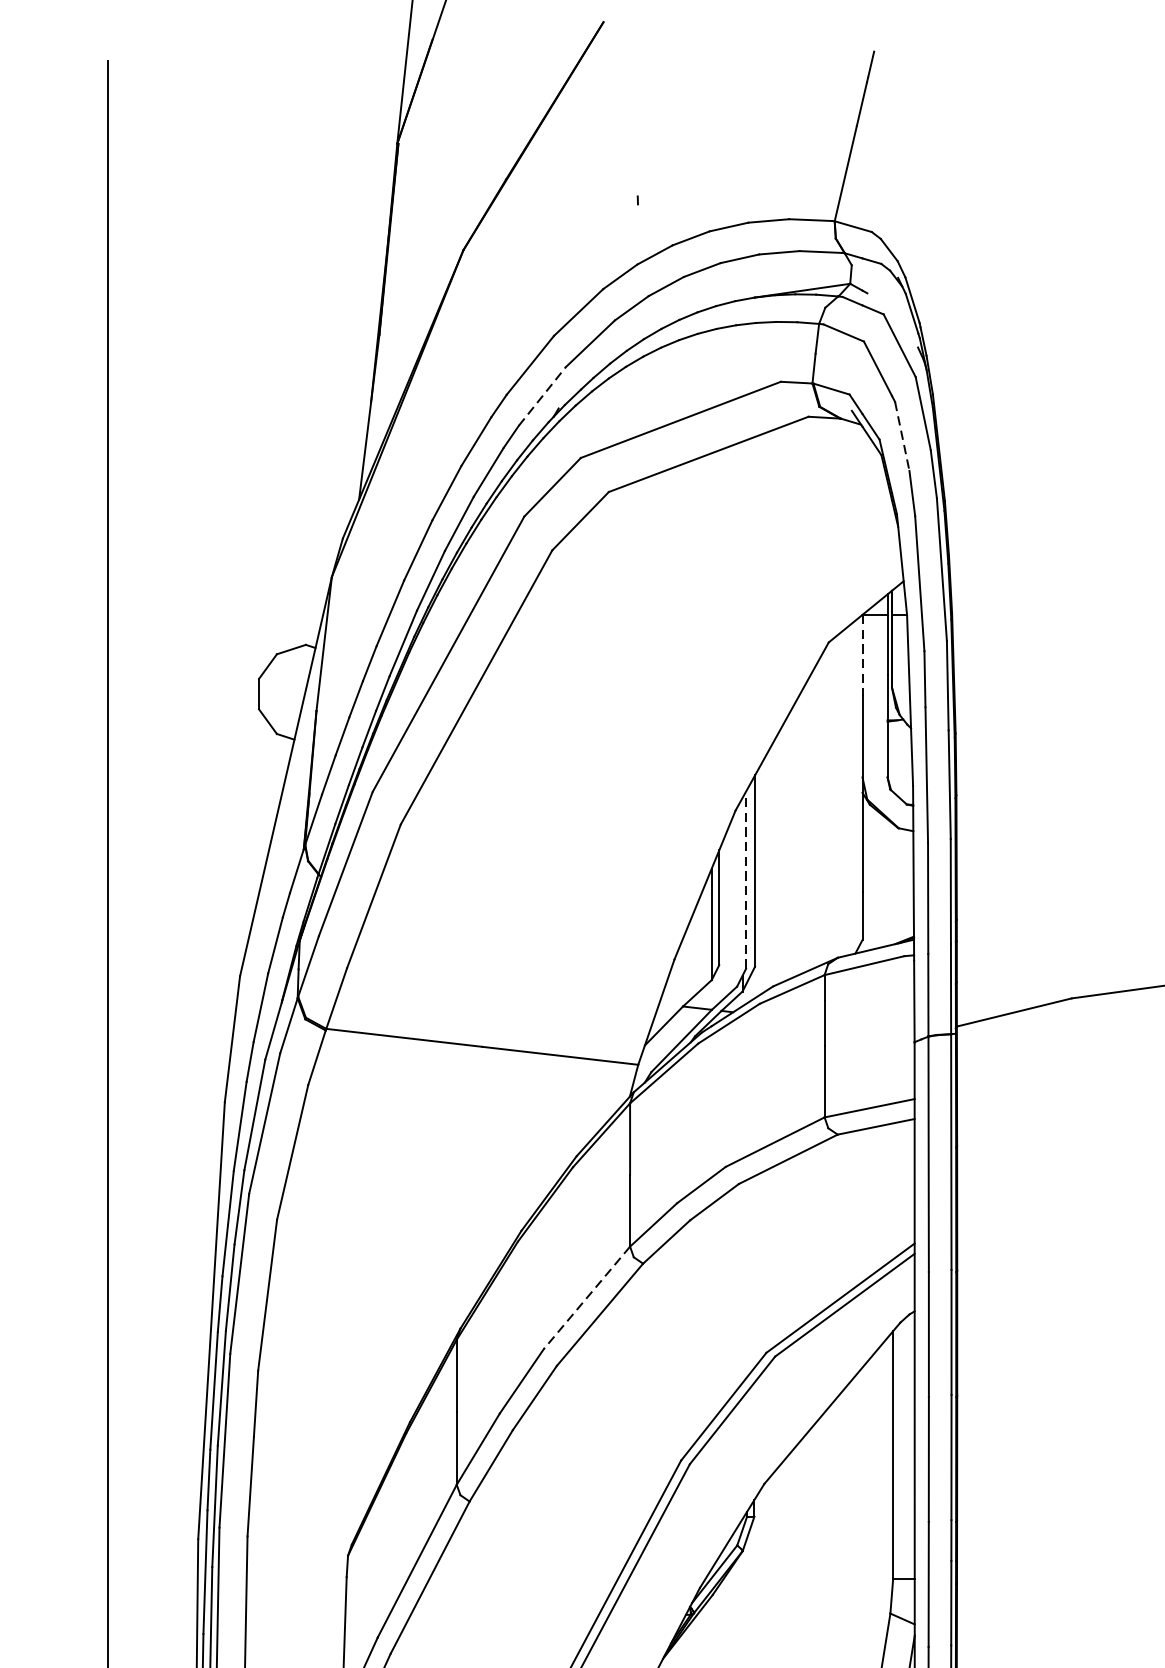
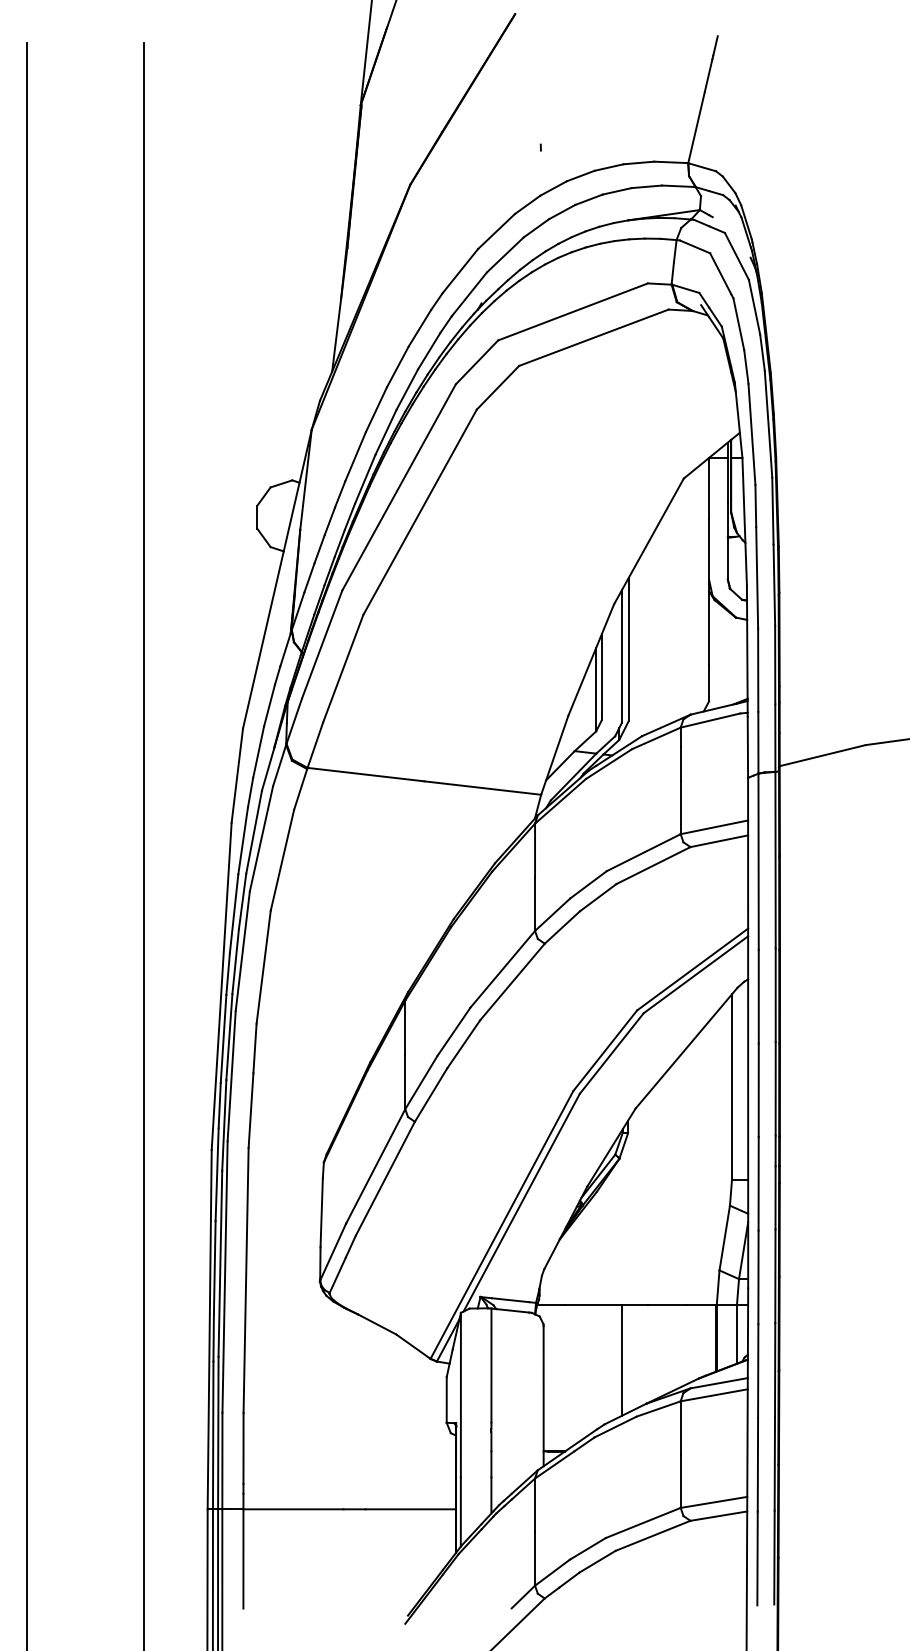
line: (542, 396) -> (469, 294), dashed -> solid
line: (901, 436) -> (738, 324), dashed -> solid
line: (863, 655) -> (709, 488), dashed -> solid
line: (745, 880) -> (621, 656), dashed -> solid
line: (586, 1298) -> (502, 969), dashed -> solid

